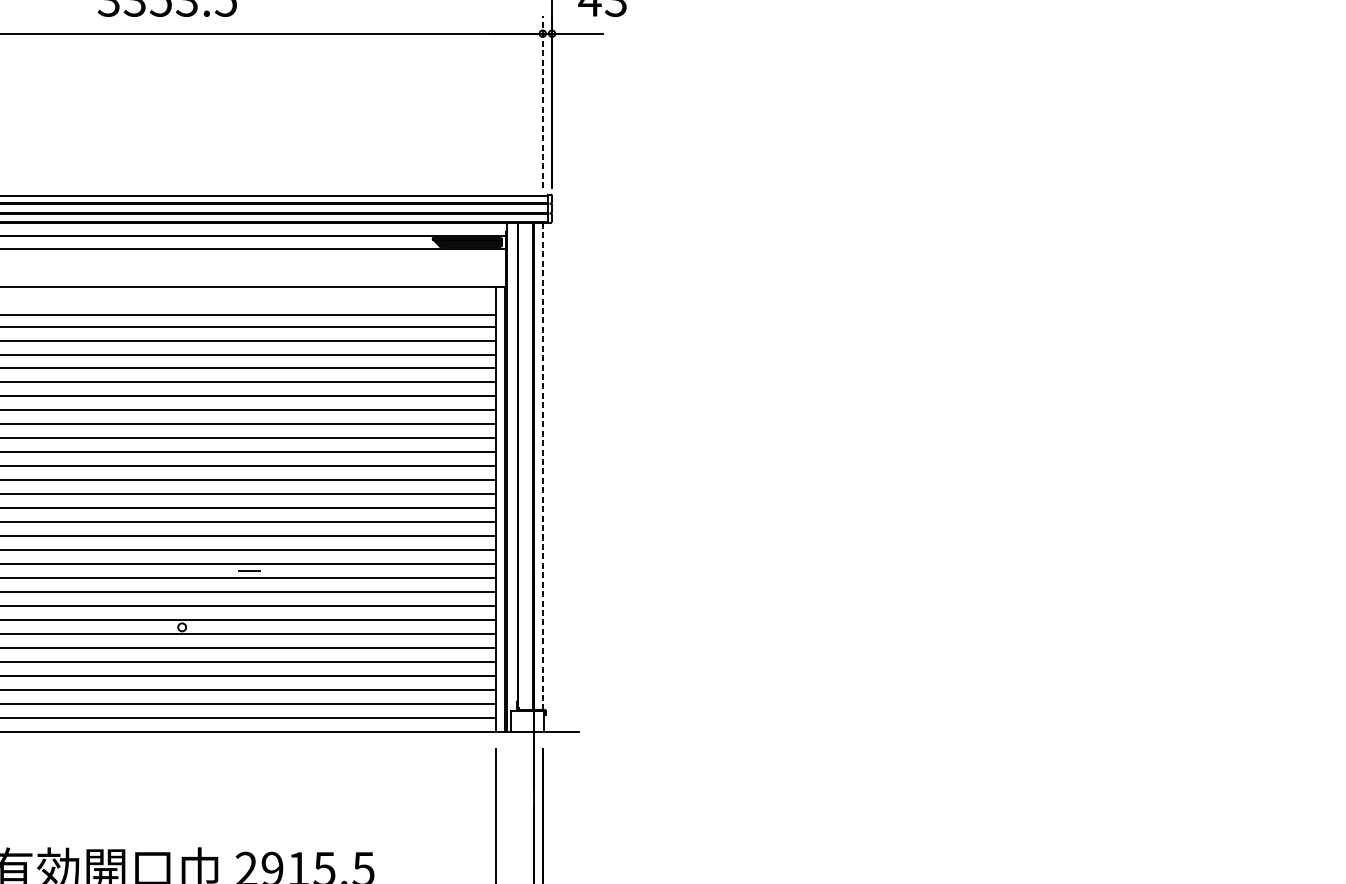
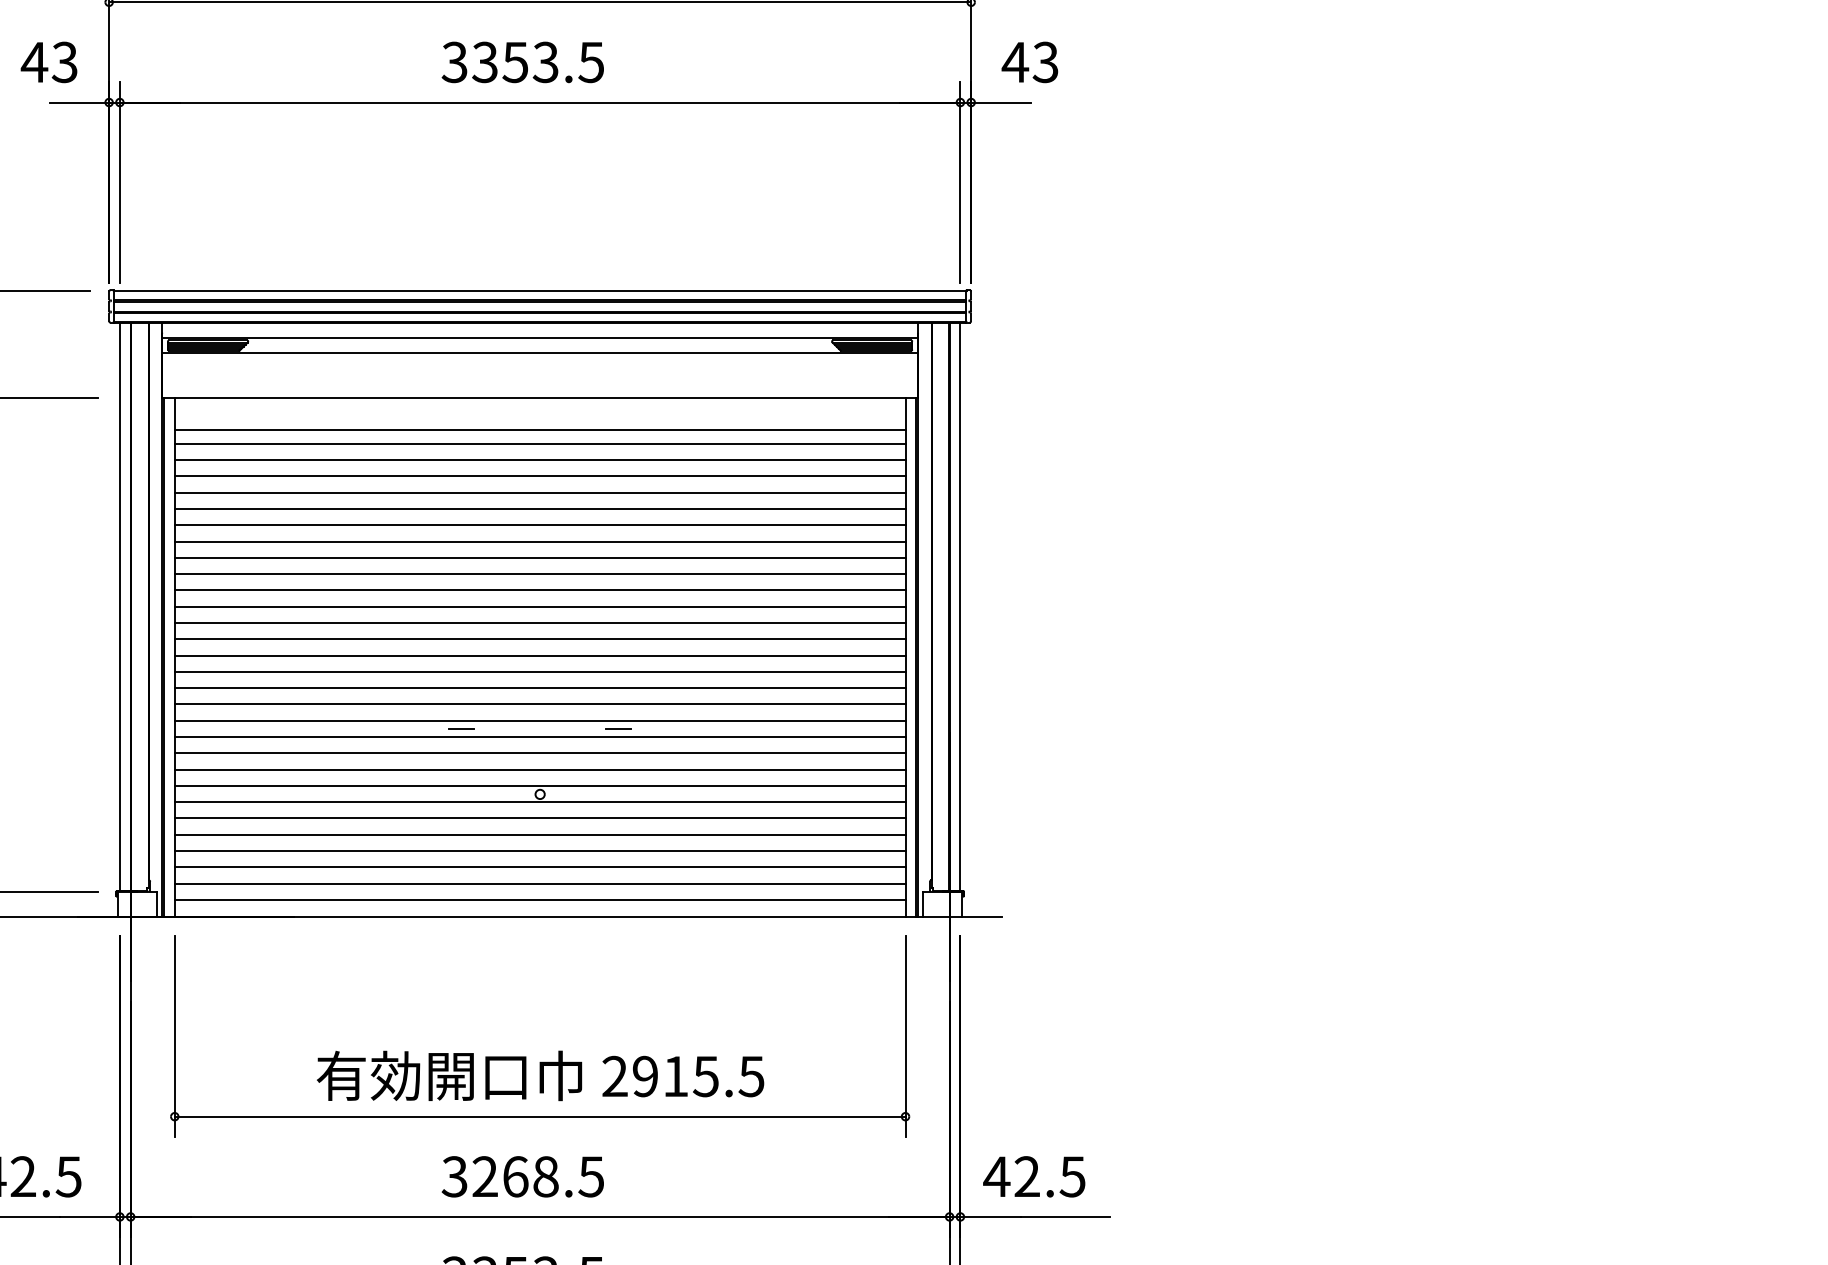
line: (542, 102) -> (960, 182), dashed -> solid
line: (542, 466) -> (960, 607), dashed -> solid
line: (114, 571) -> (461, 729), added

